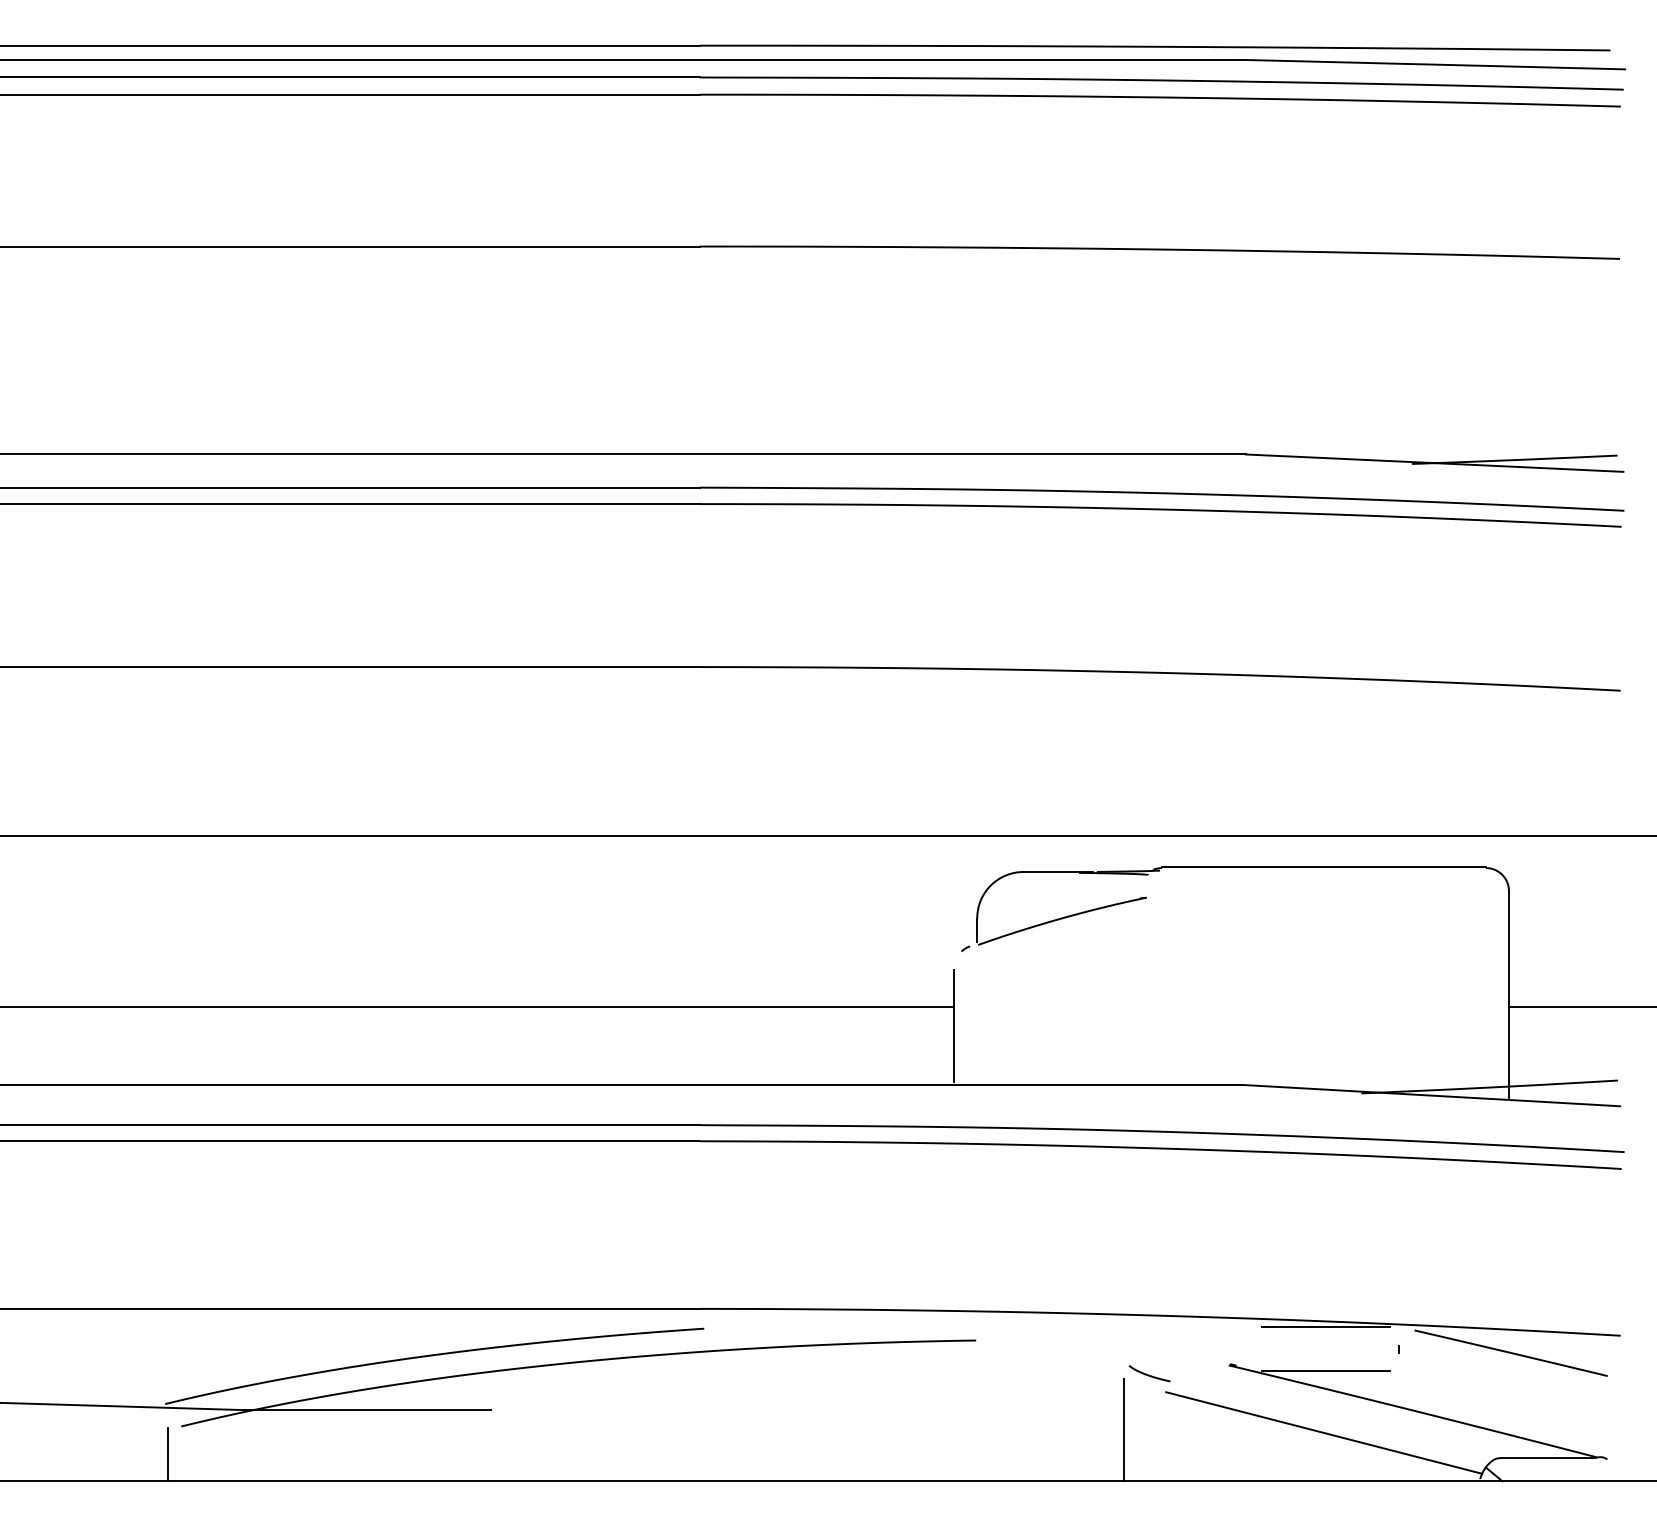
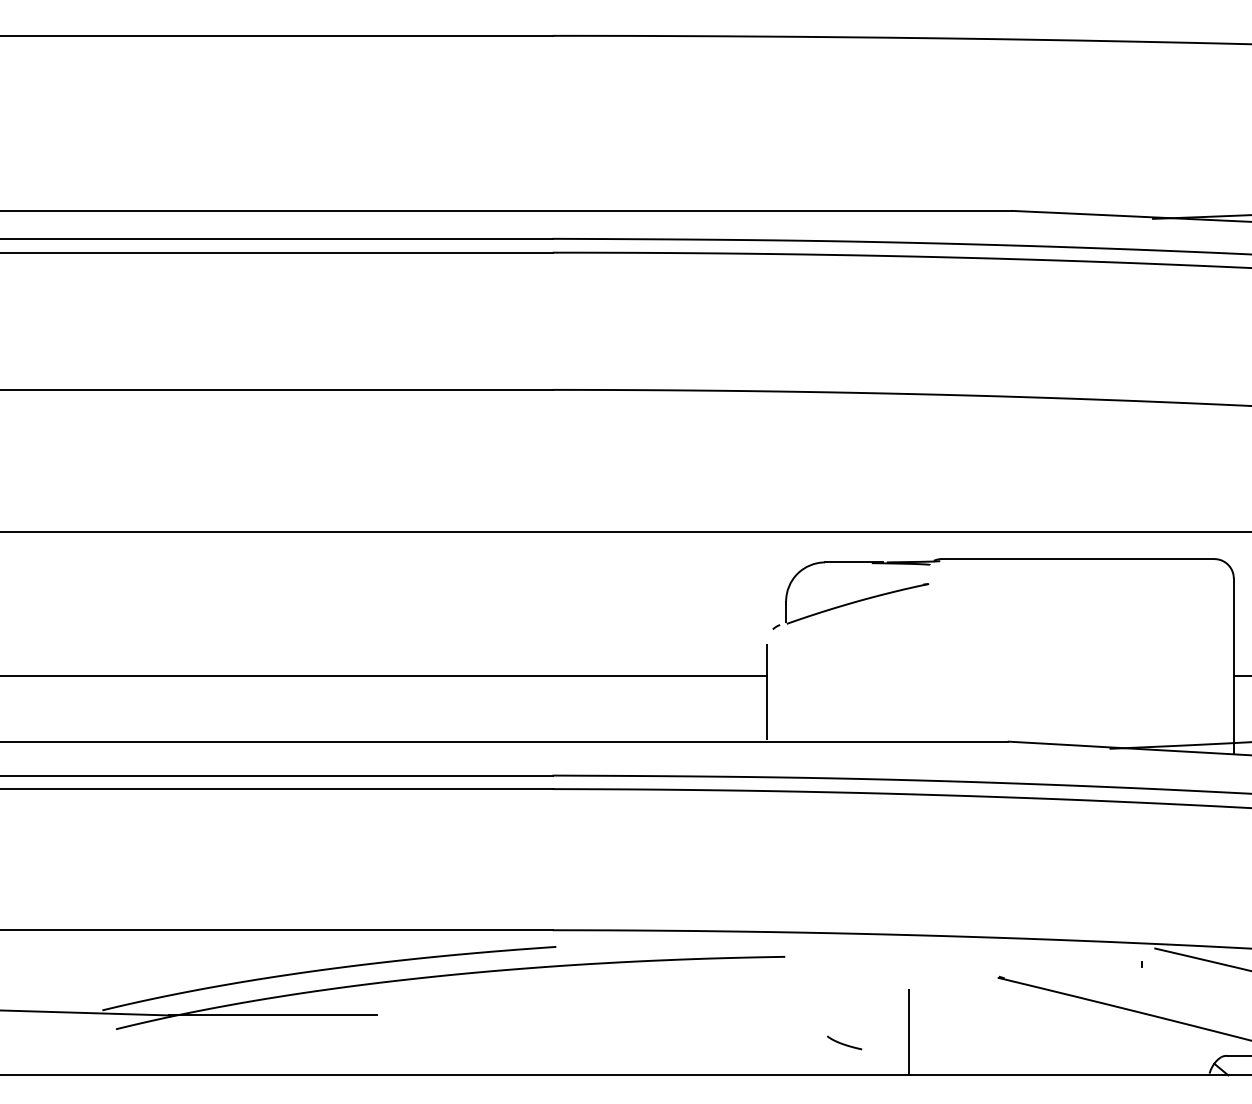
line: (1325, 1326) -> (1079, 945), removed
line: (1325, 1371) -> (1079, 982), removed
curve: (1149, 1374) -> (844, 1043), moved
line: (1324, 1432) -> (1078, 1034), removed
line: (168, 1454) -> (105, 1052), removed

